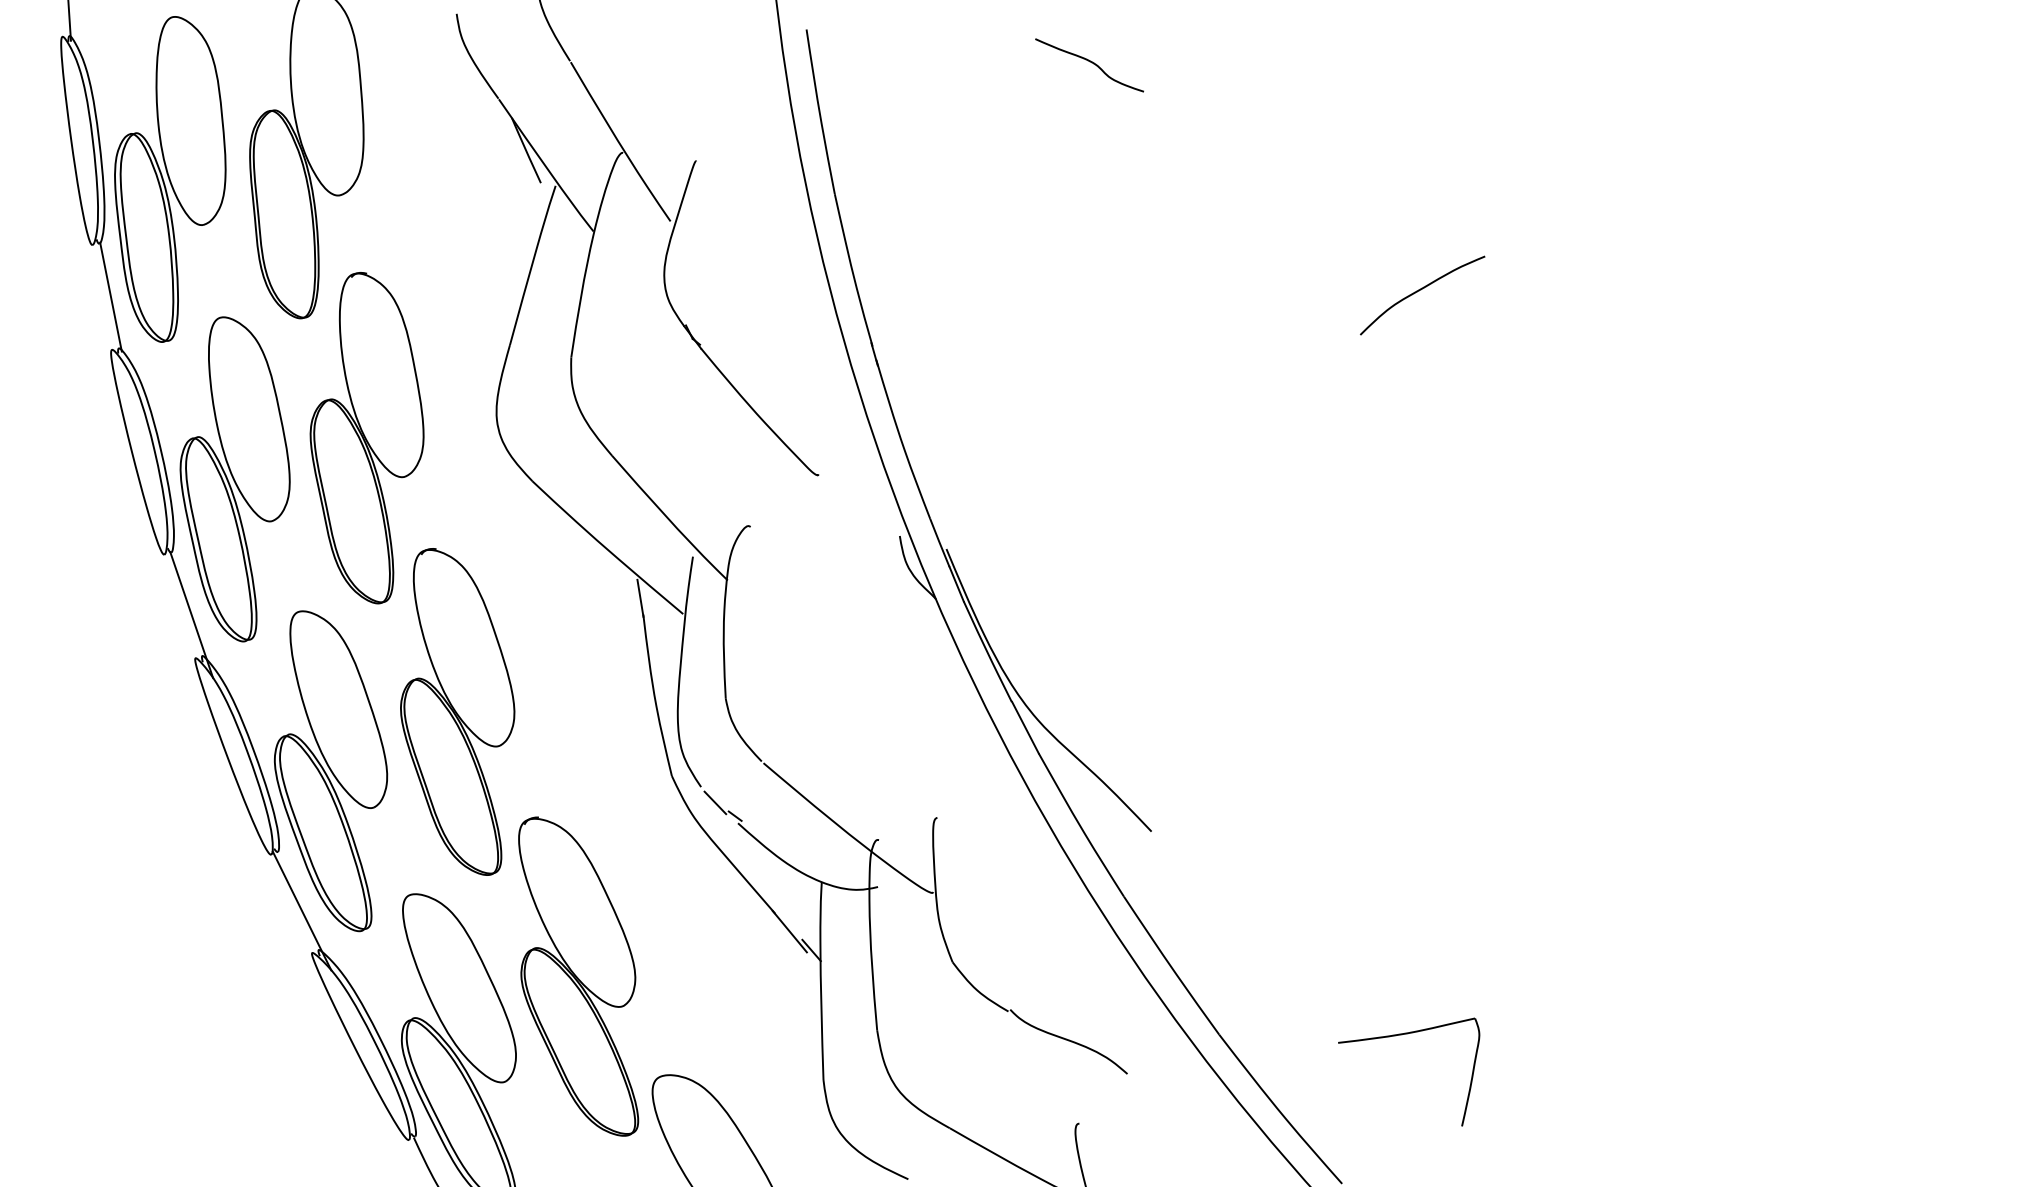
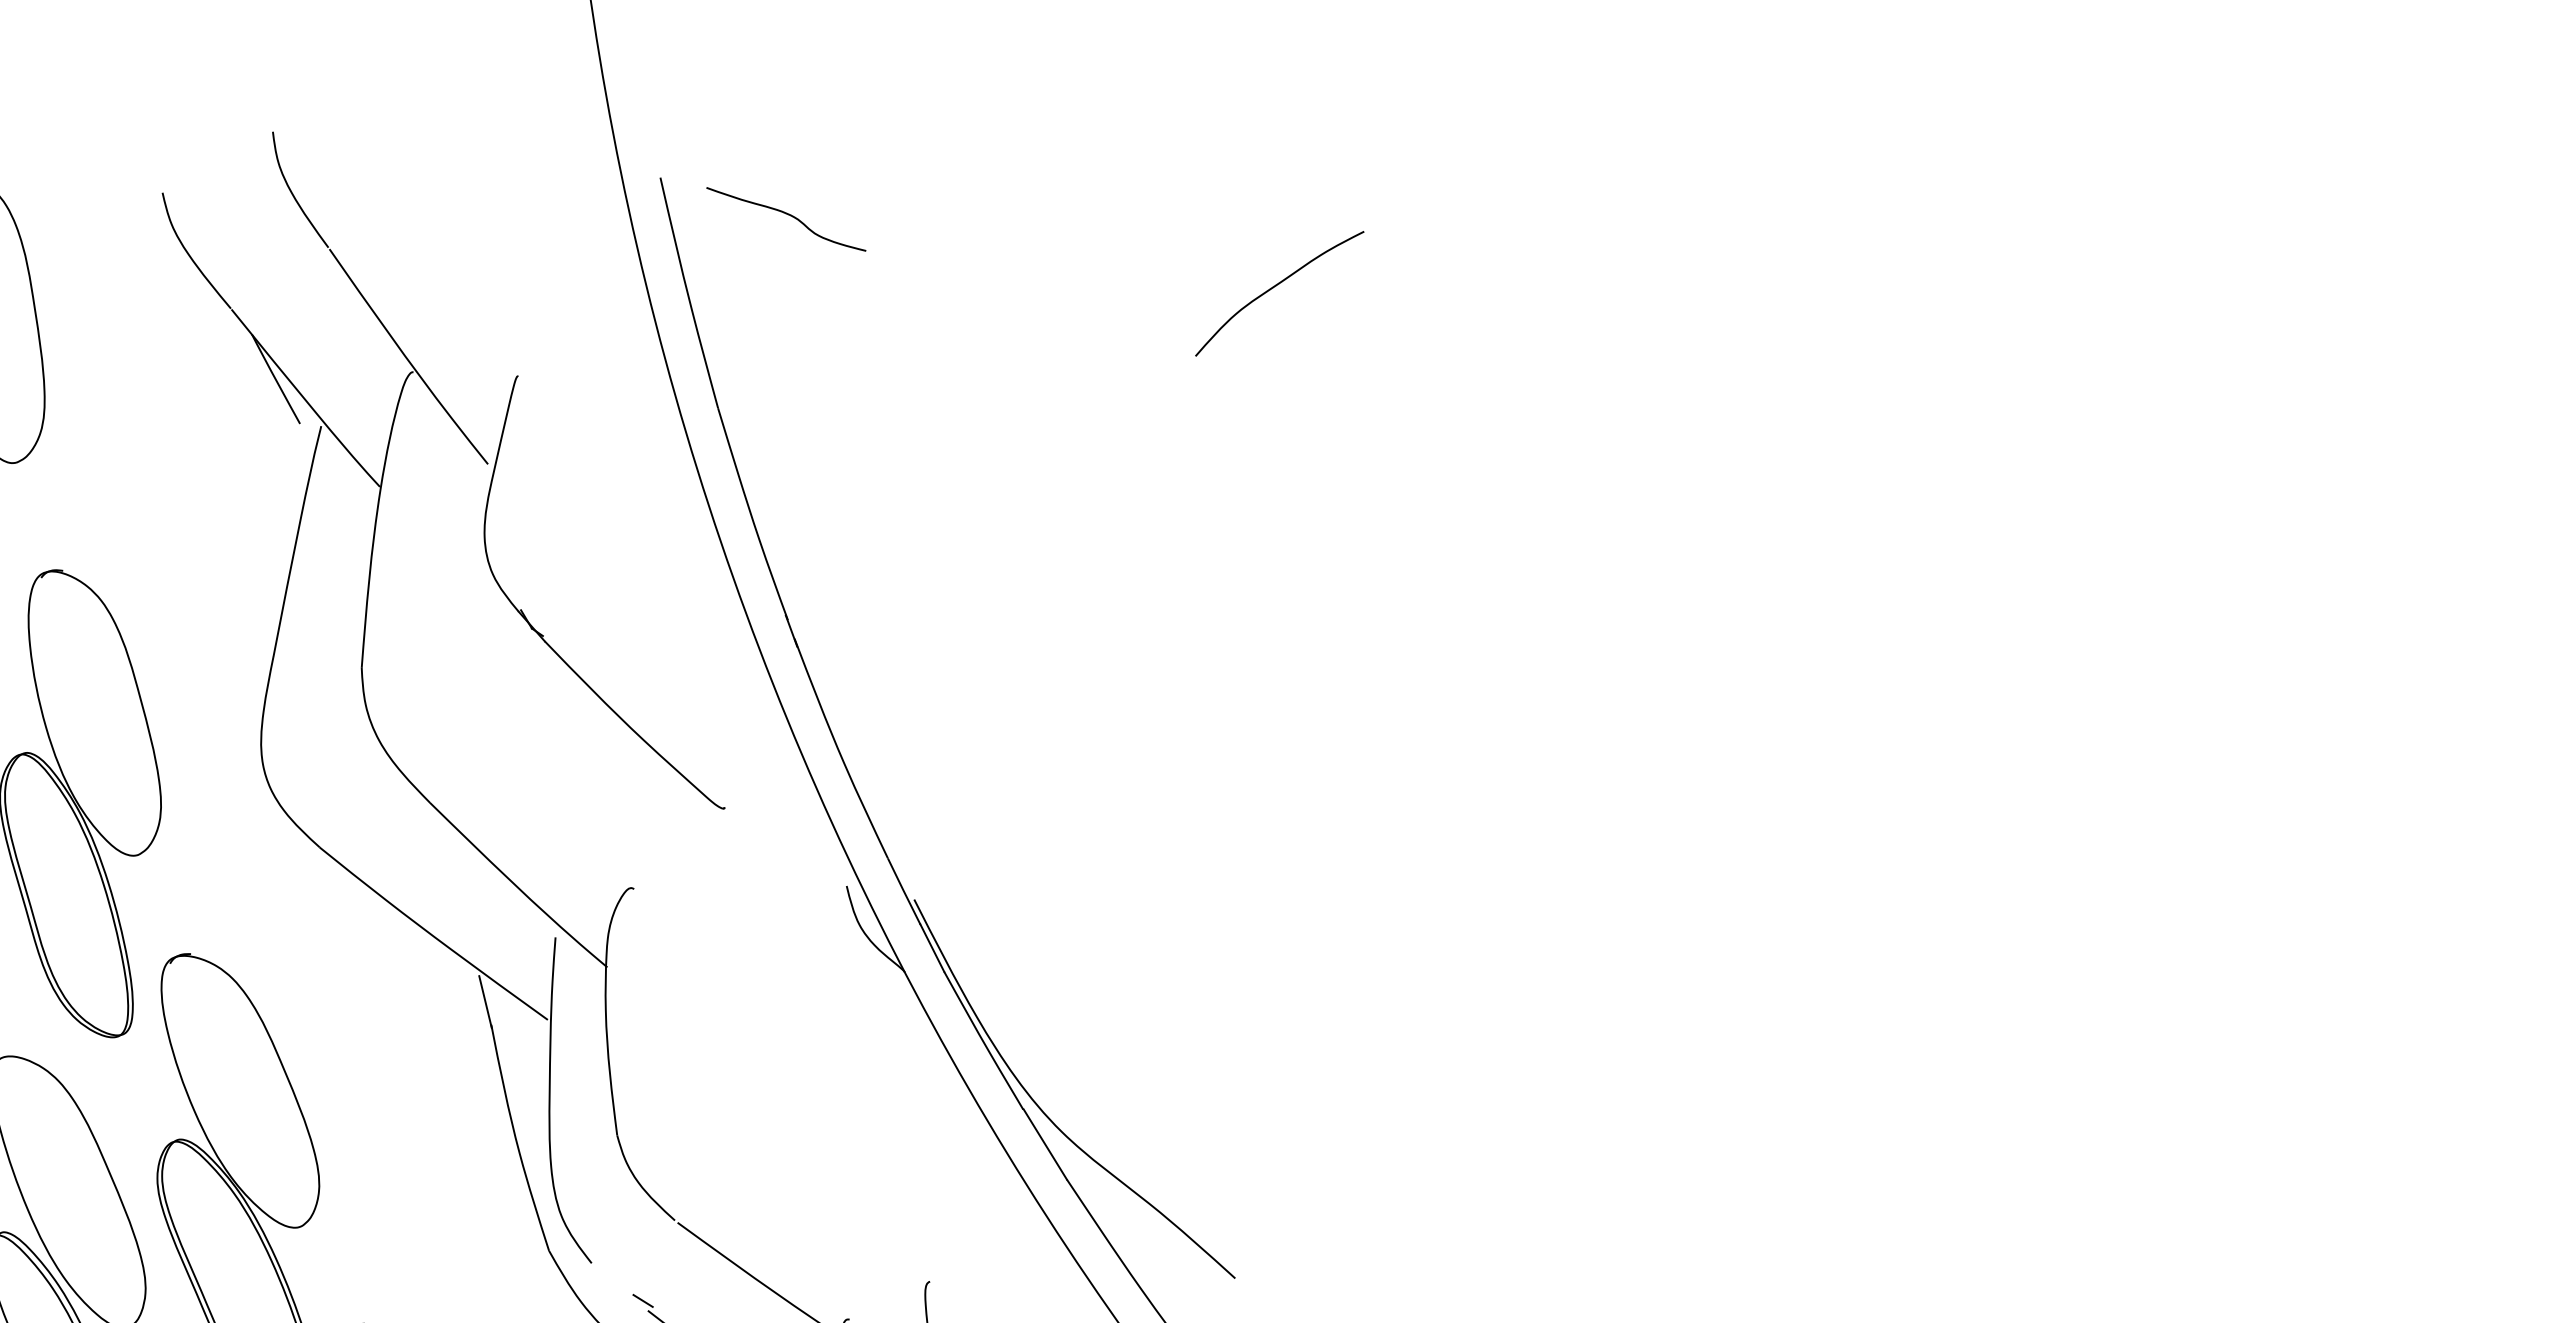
curve: (1091, 63) -> (788, 216), moved
curve: (1419, 291) -> (1274, 288), moved
line: (715, 802) -> (613, 1283), removed

